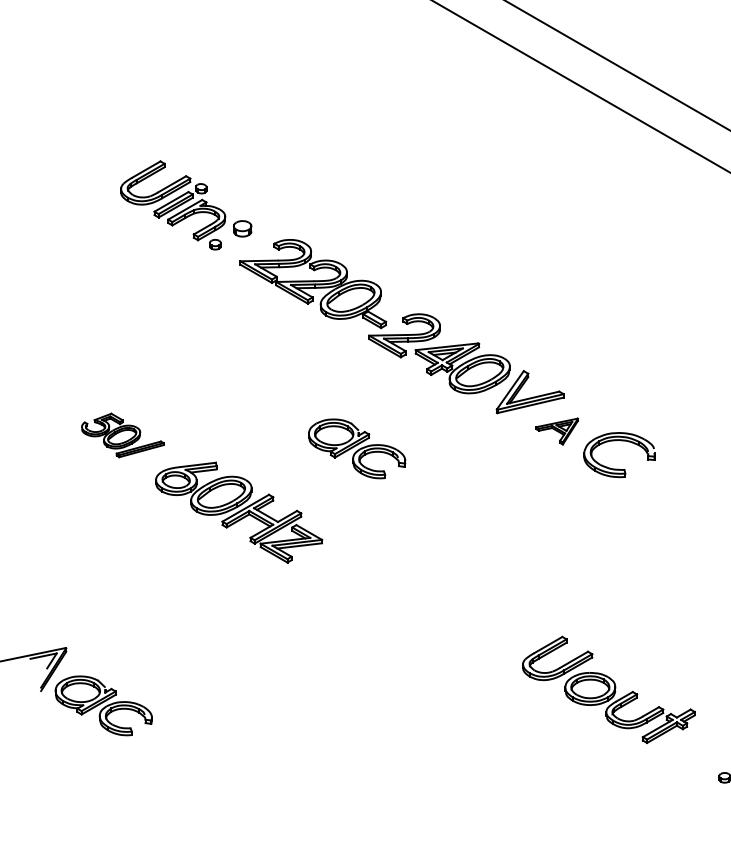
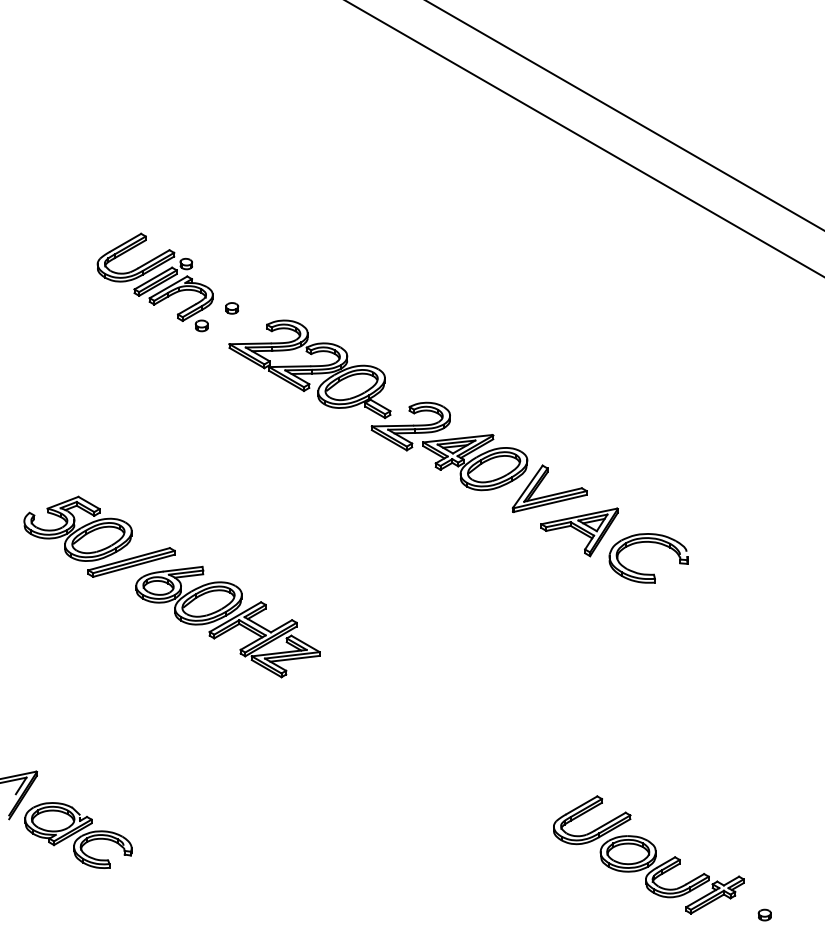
part: (243, 228) -> (232, 308), size x0.62
part: (557, 431) -> (579, 532), size x1.67
part: (122, 435) -> (99, 536), size x1.67
part: (357, 448) -> (358, 551), removed
part: (608, 689) -> (648, 854), moved

